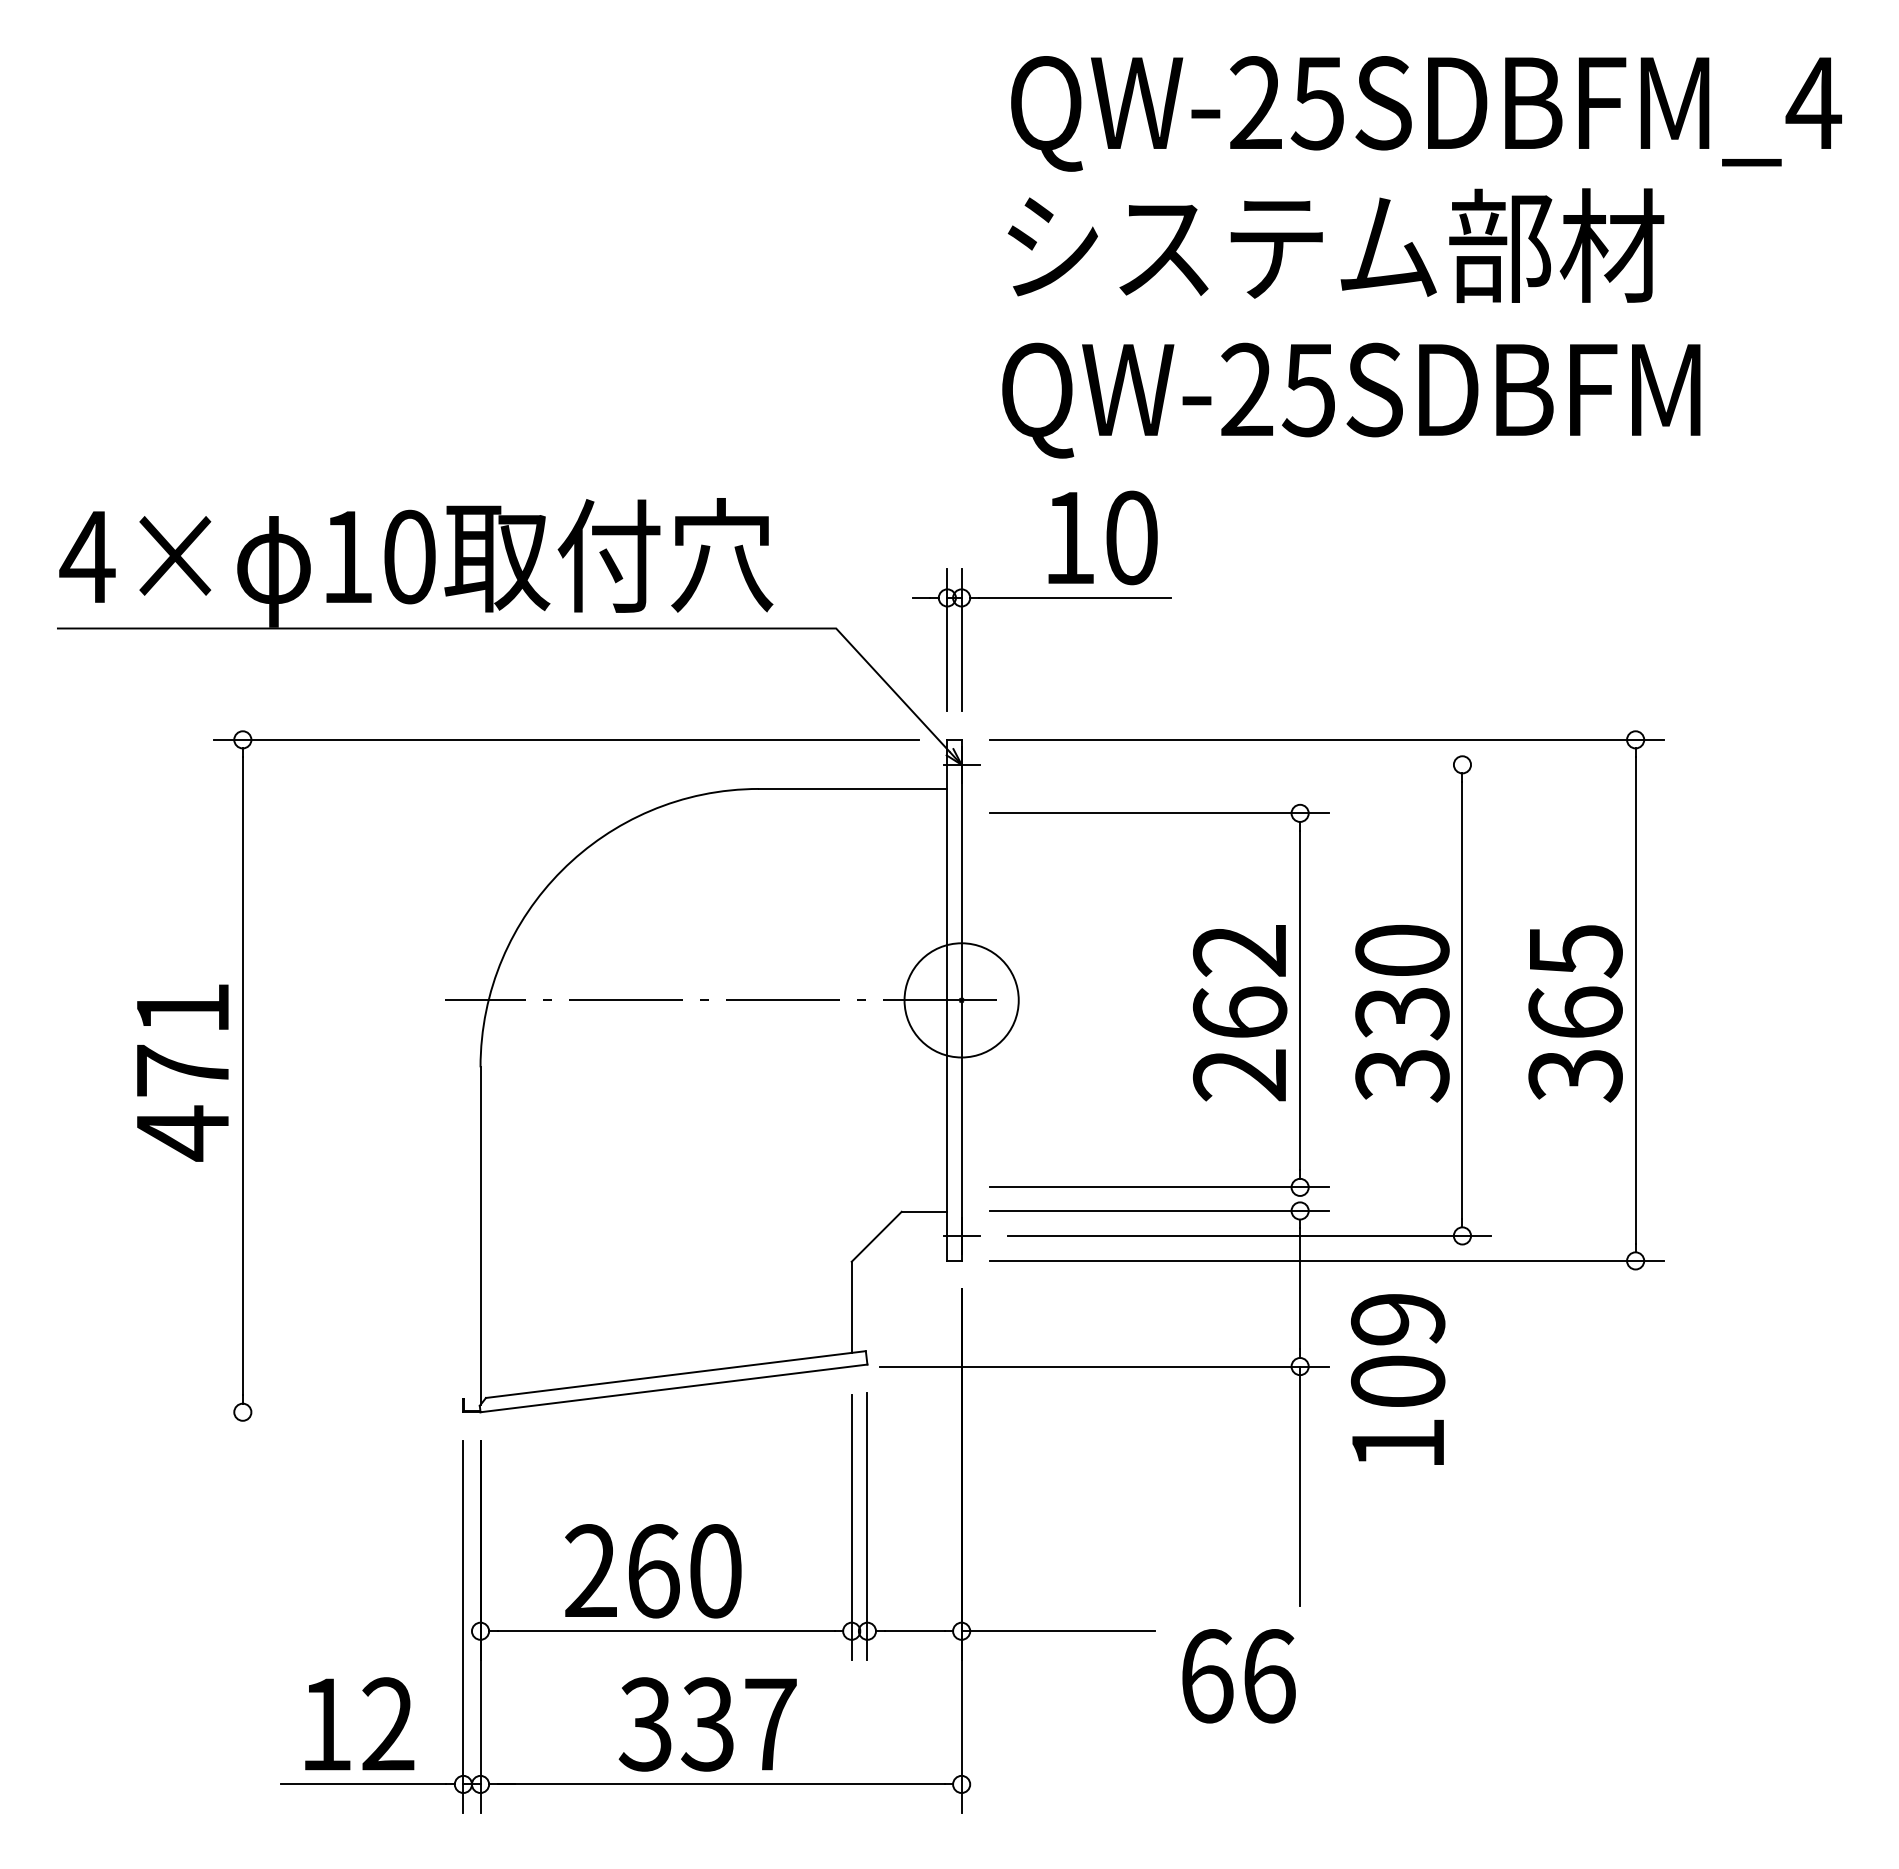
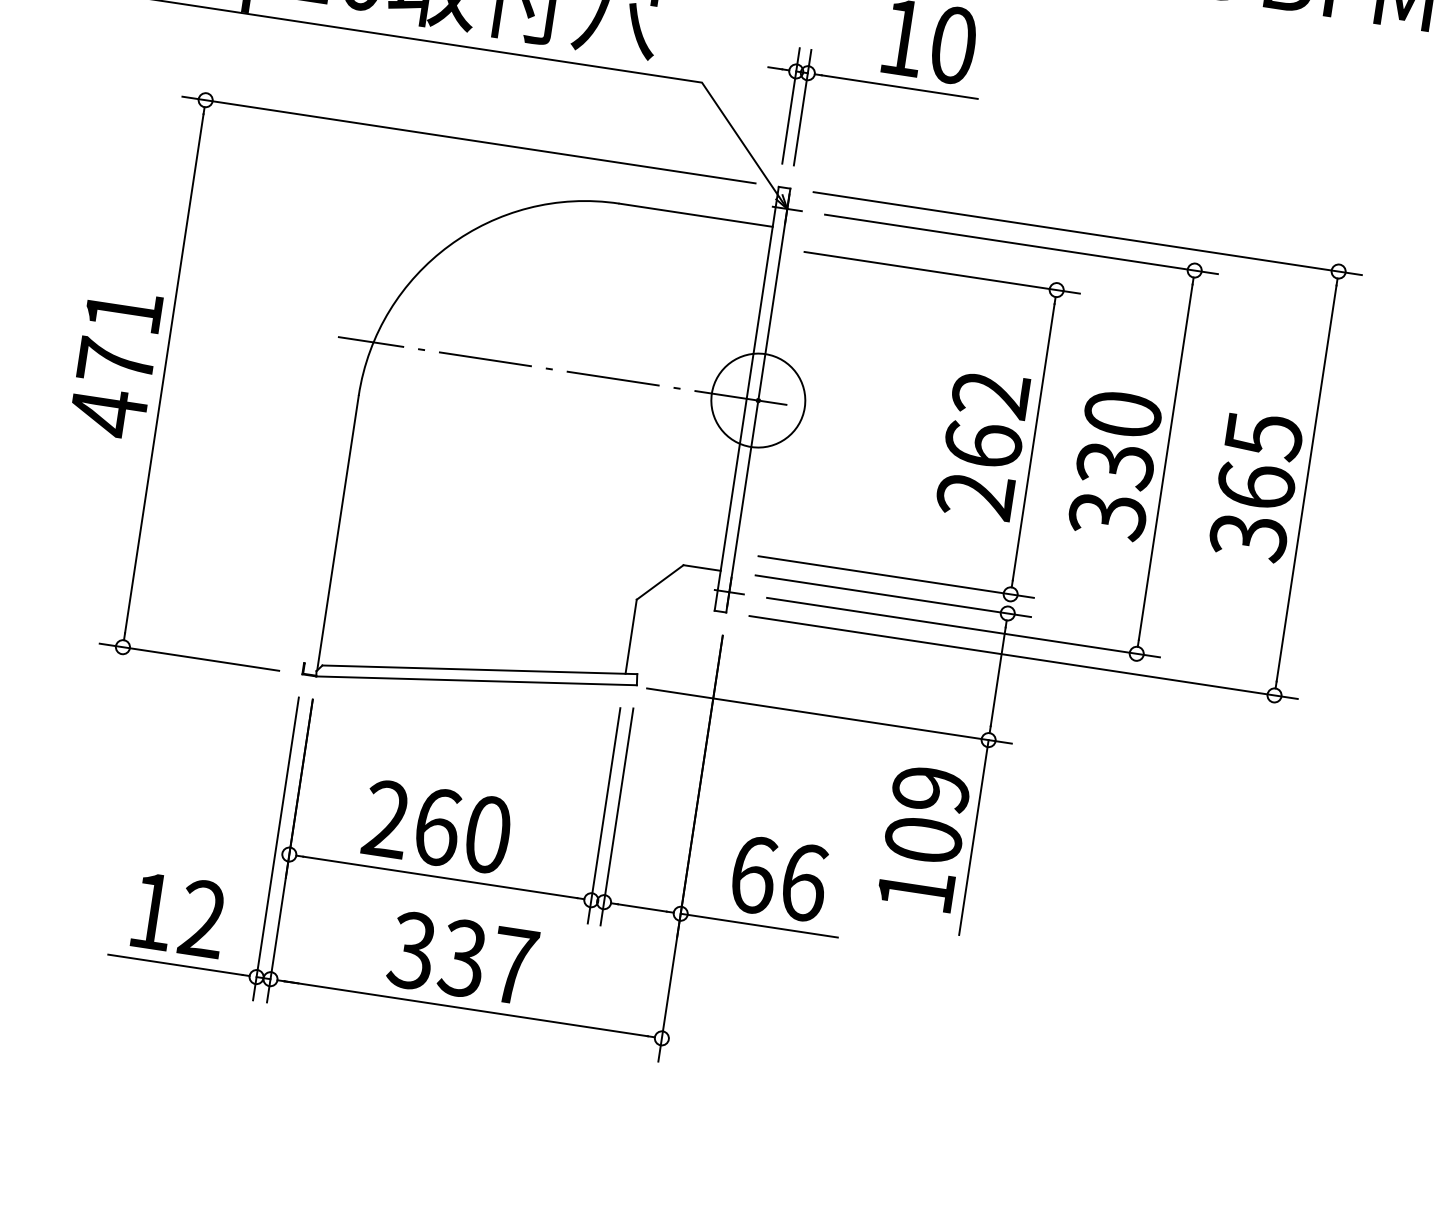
line: (1249, 764) -> (1021, 244), added
text: (1398, 1379) -> (924, 838), moved
line: (324, 1412) -> (189, 657), added
text: (1238, 1676) -> (779, 878), moved

